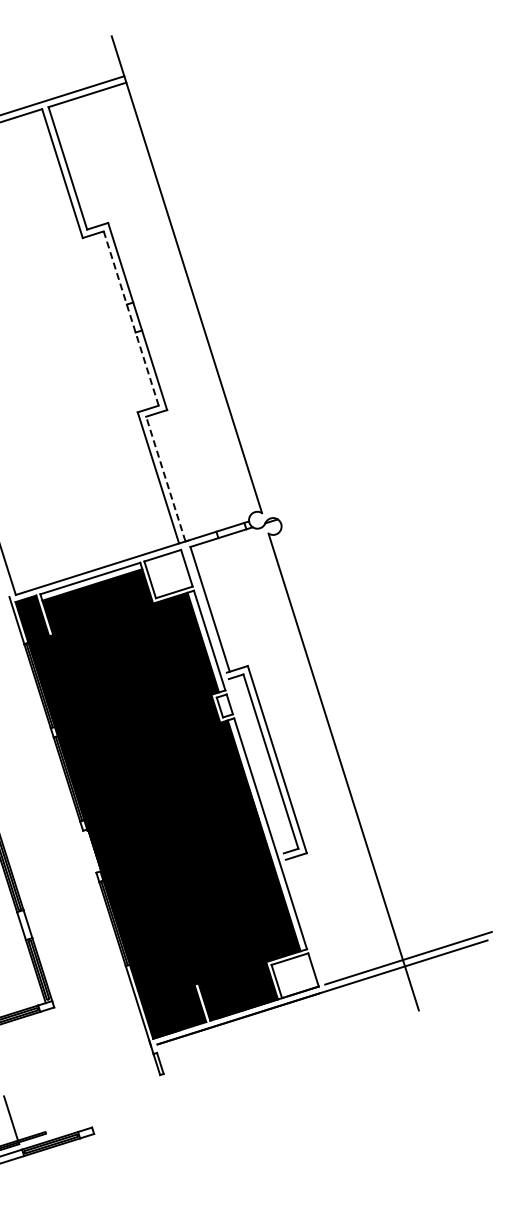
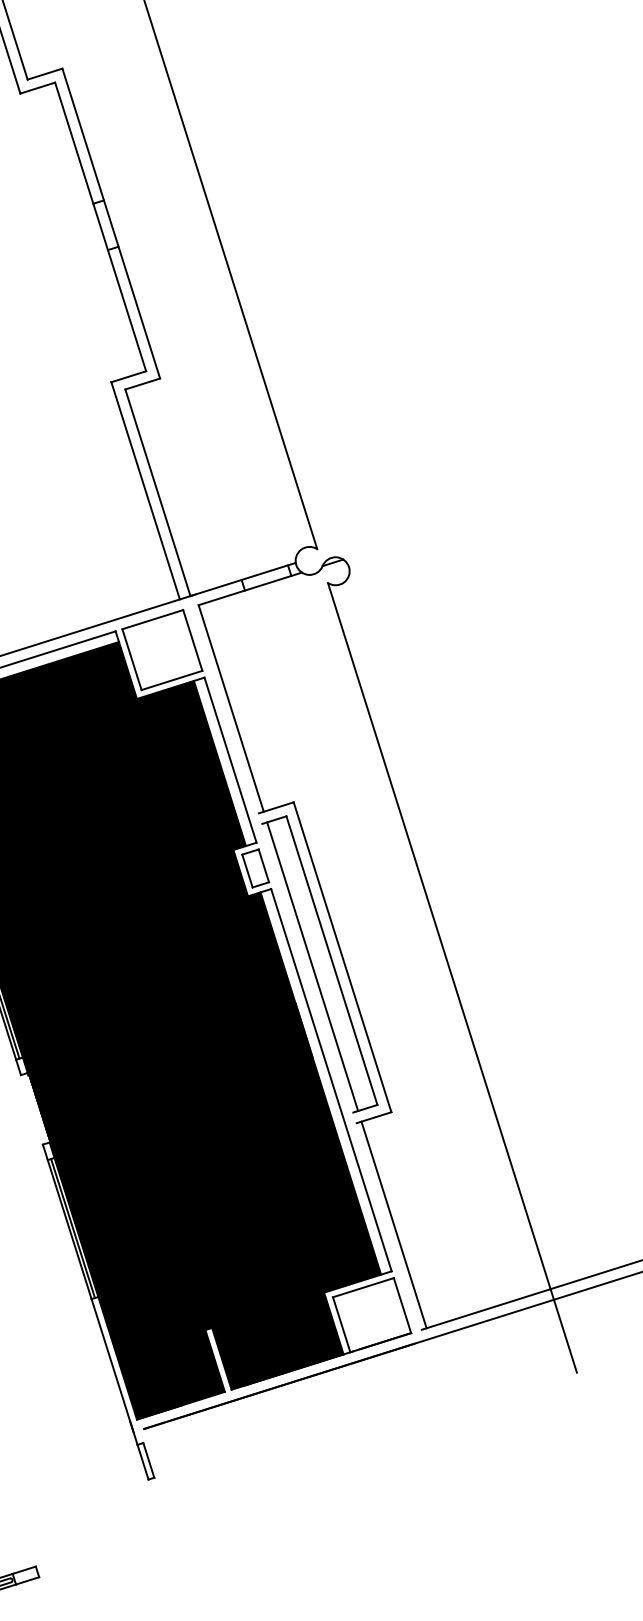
line: (131, 318) -> (101, 226), dashed -> solid
line: (165, 478) -> (157, 491), dashed -> solid
line: (258, 765) -> (311, 967), added
line: (308, 920) -> (394, 1223), added

